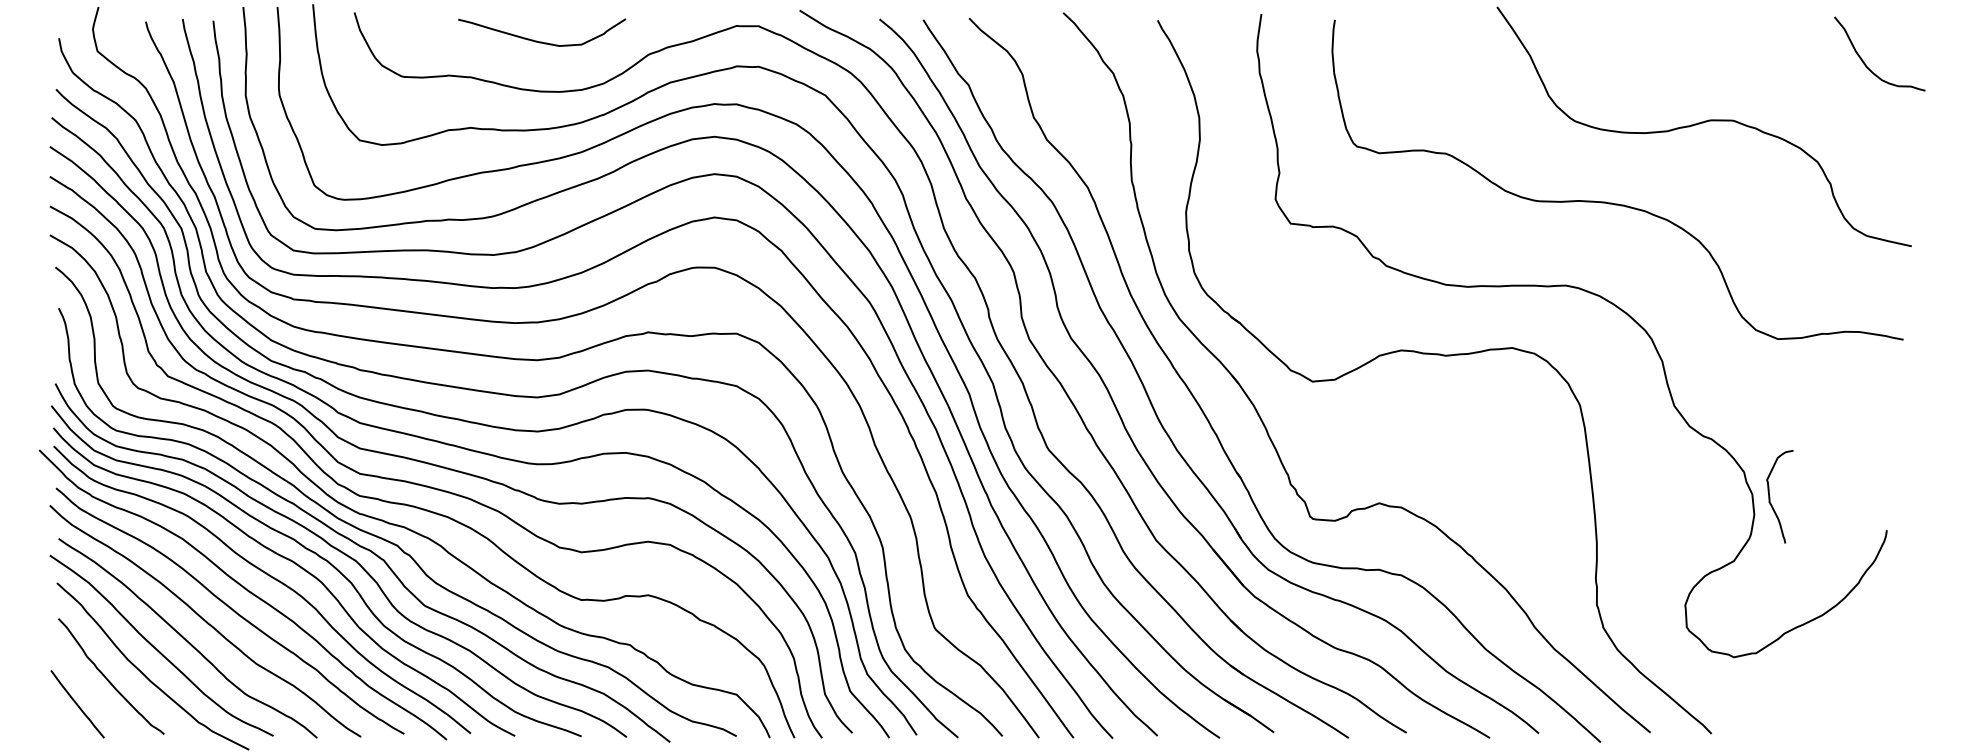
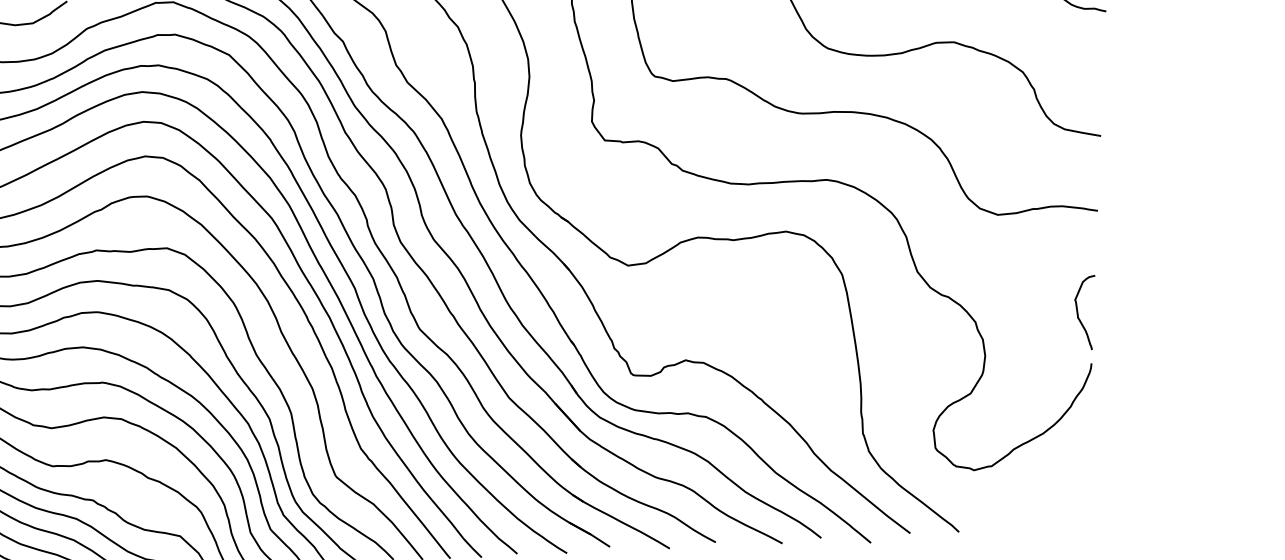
curve: (1770, 496) -> (1078, 313), moved

